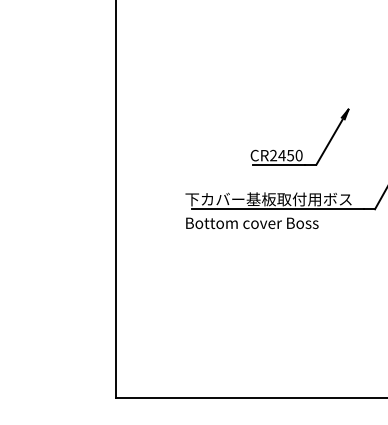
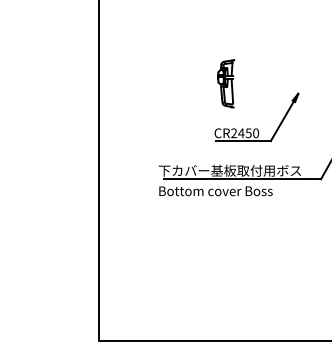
part: (264, 97) -> (226, 83), added

